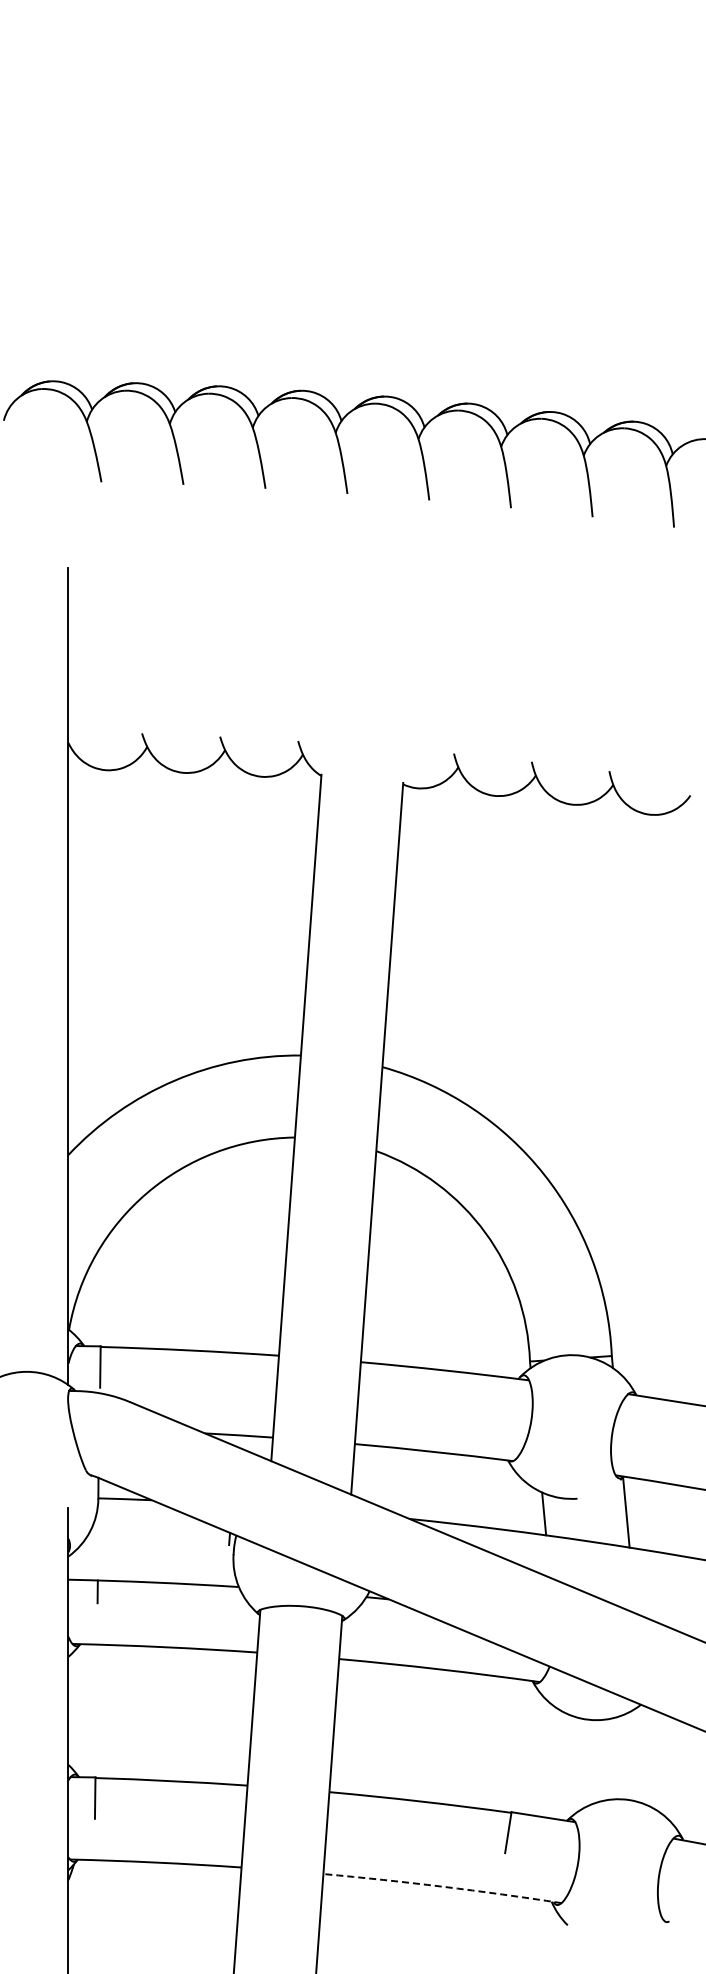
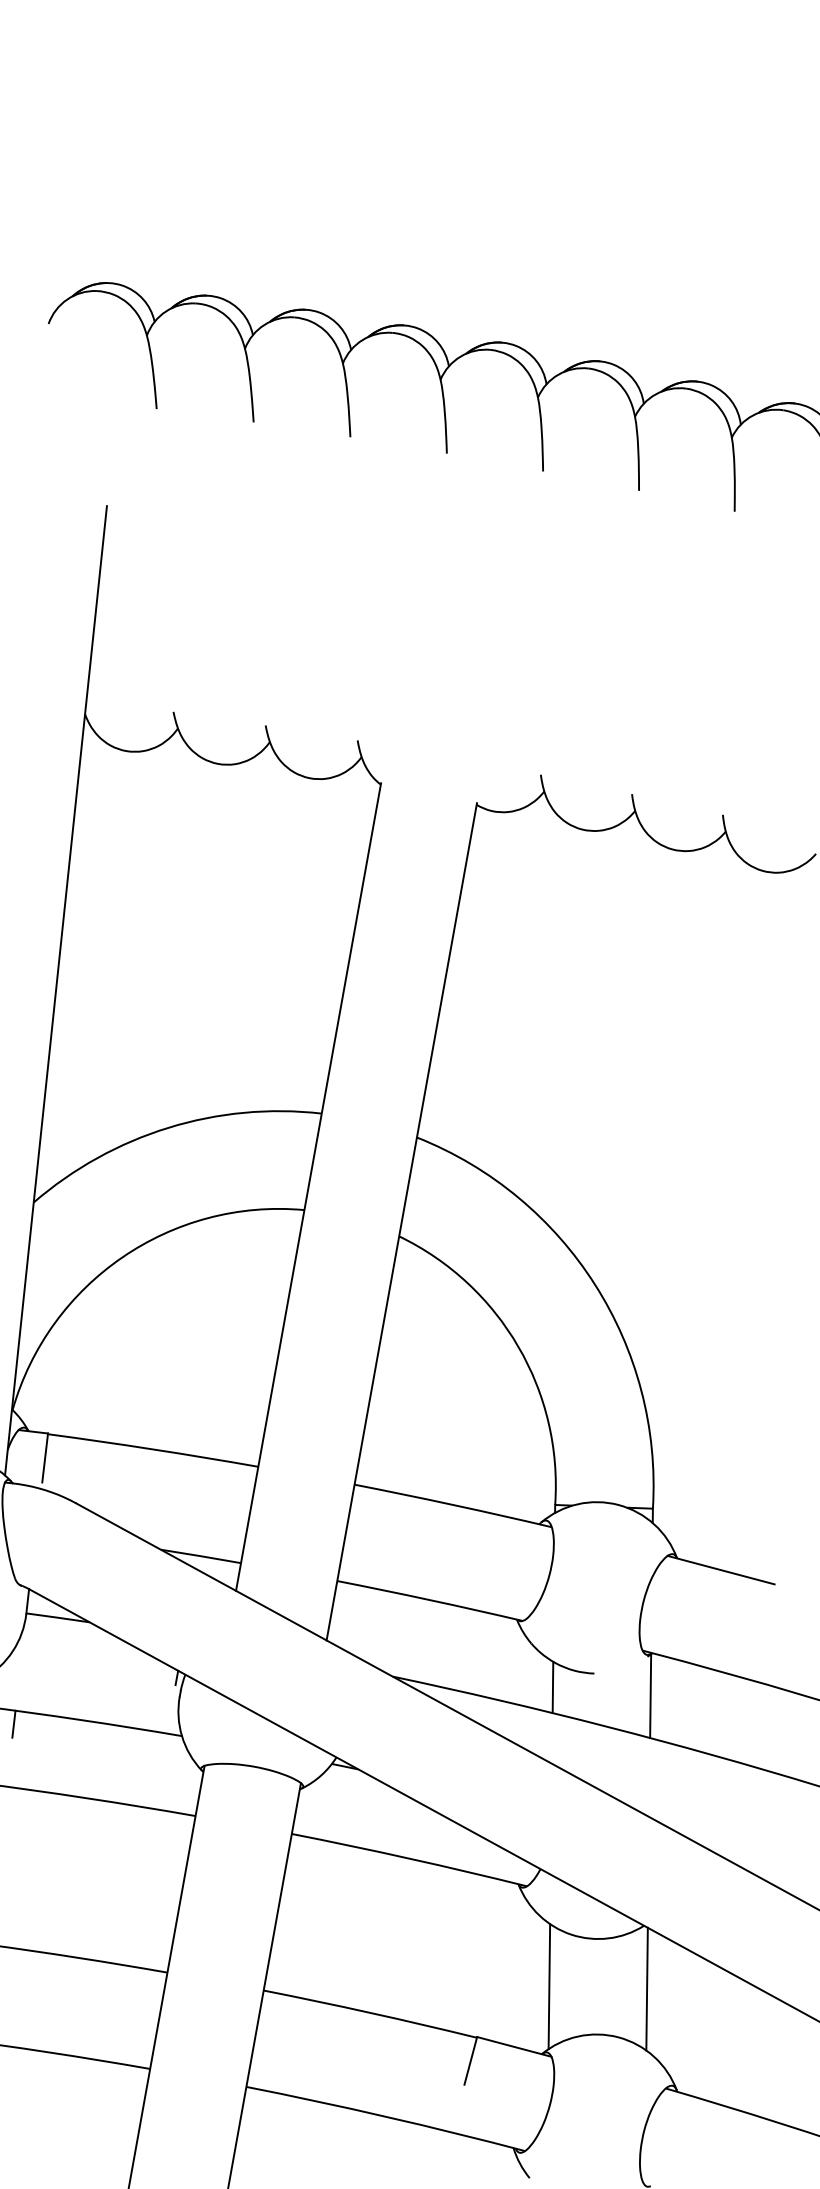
line: (648, 1757) -> (646, 1989), added
line: (567, 1763) -> (549, 1986), added
arc: (442, 1886) -> (386, 2116), dashed -> solid

